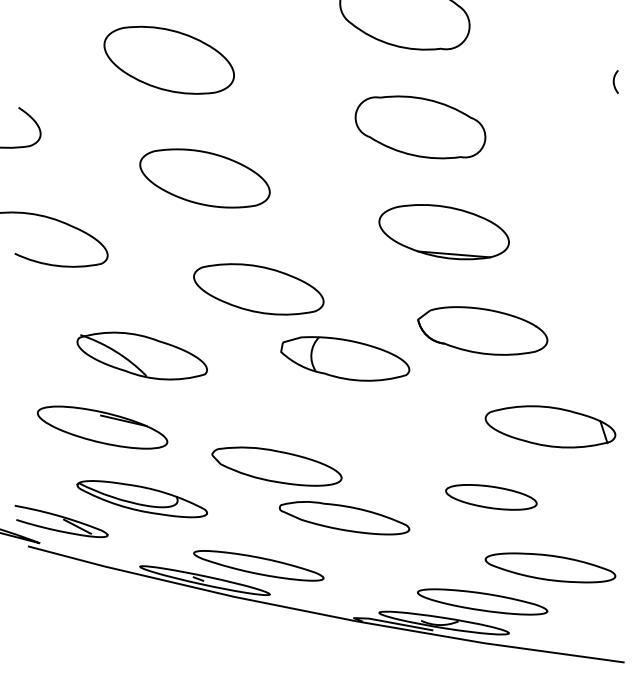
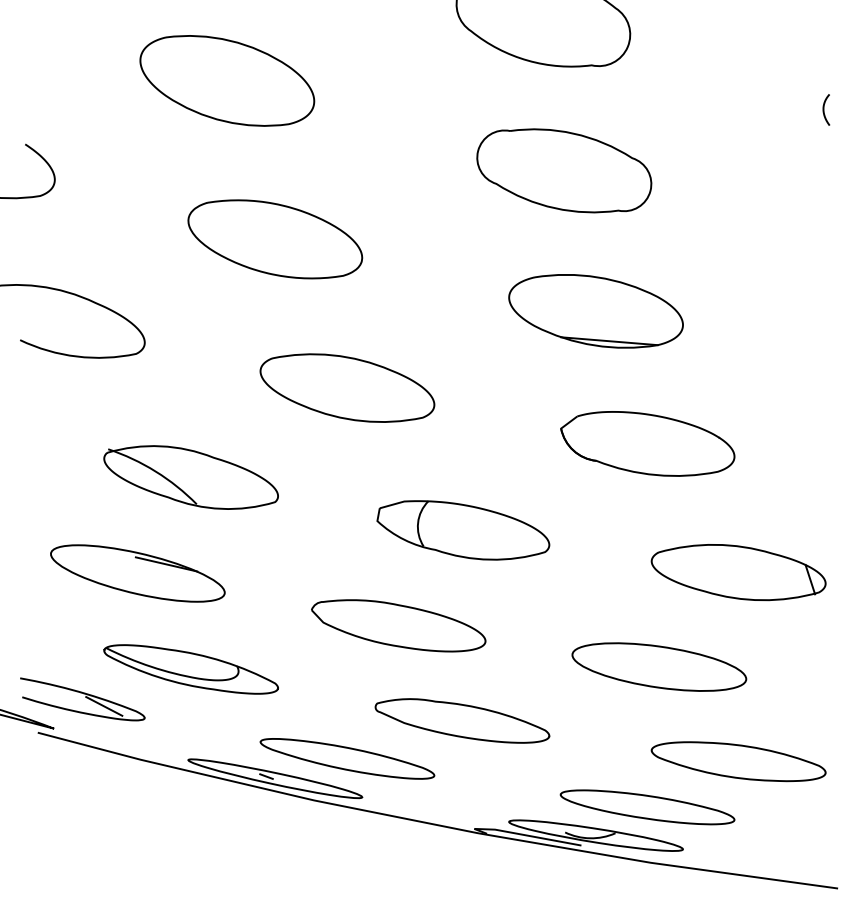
part: (345, 359) -> (463, 530), moved
part: (276, 466) -> (398, 625), moved
part: (491, 496) -> (659, 666), size x1.43
part: (344, 517) -> (462, 720), moved

